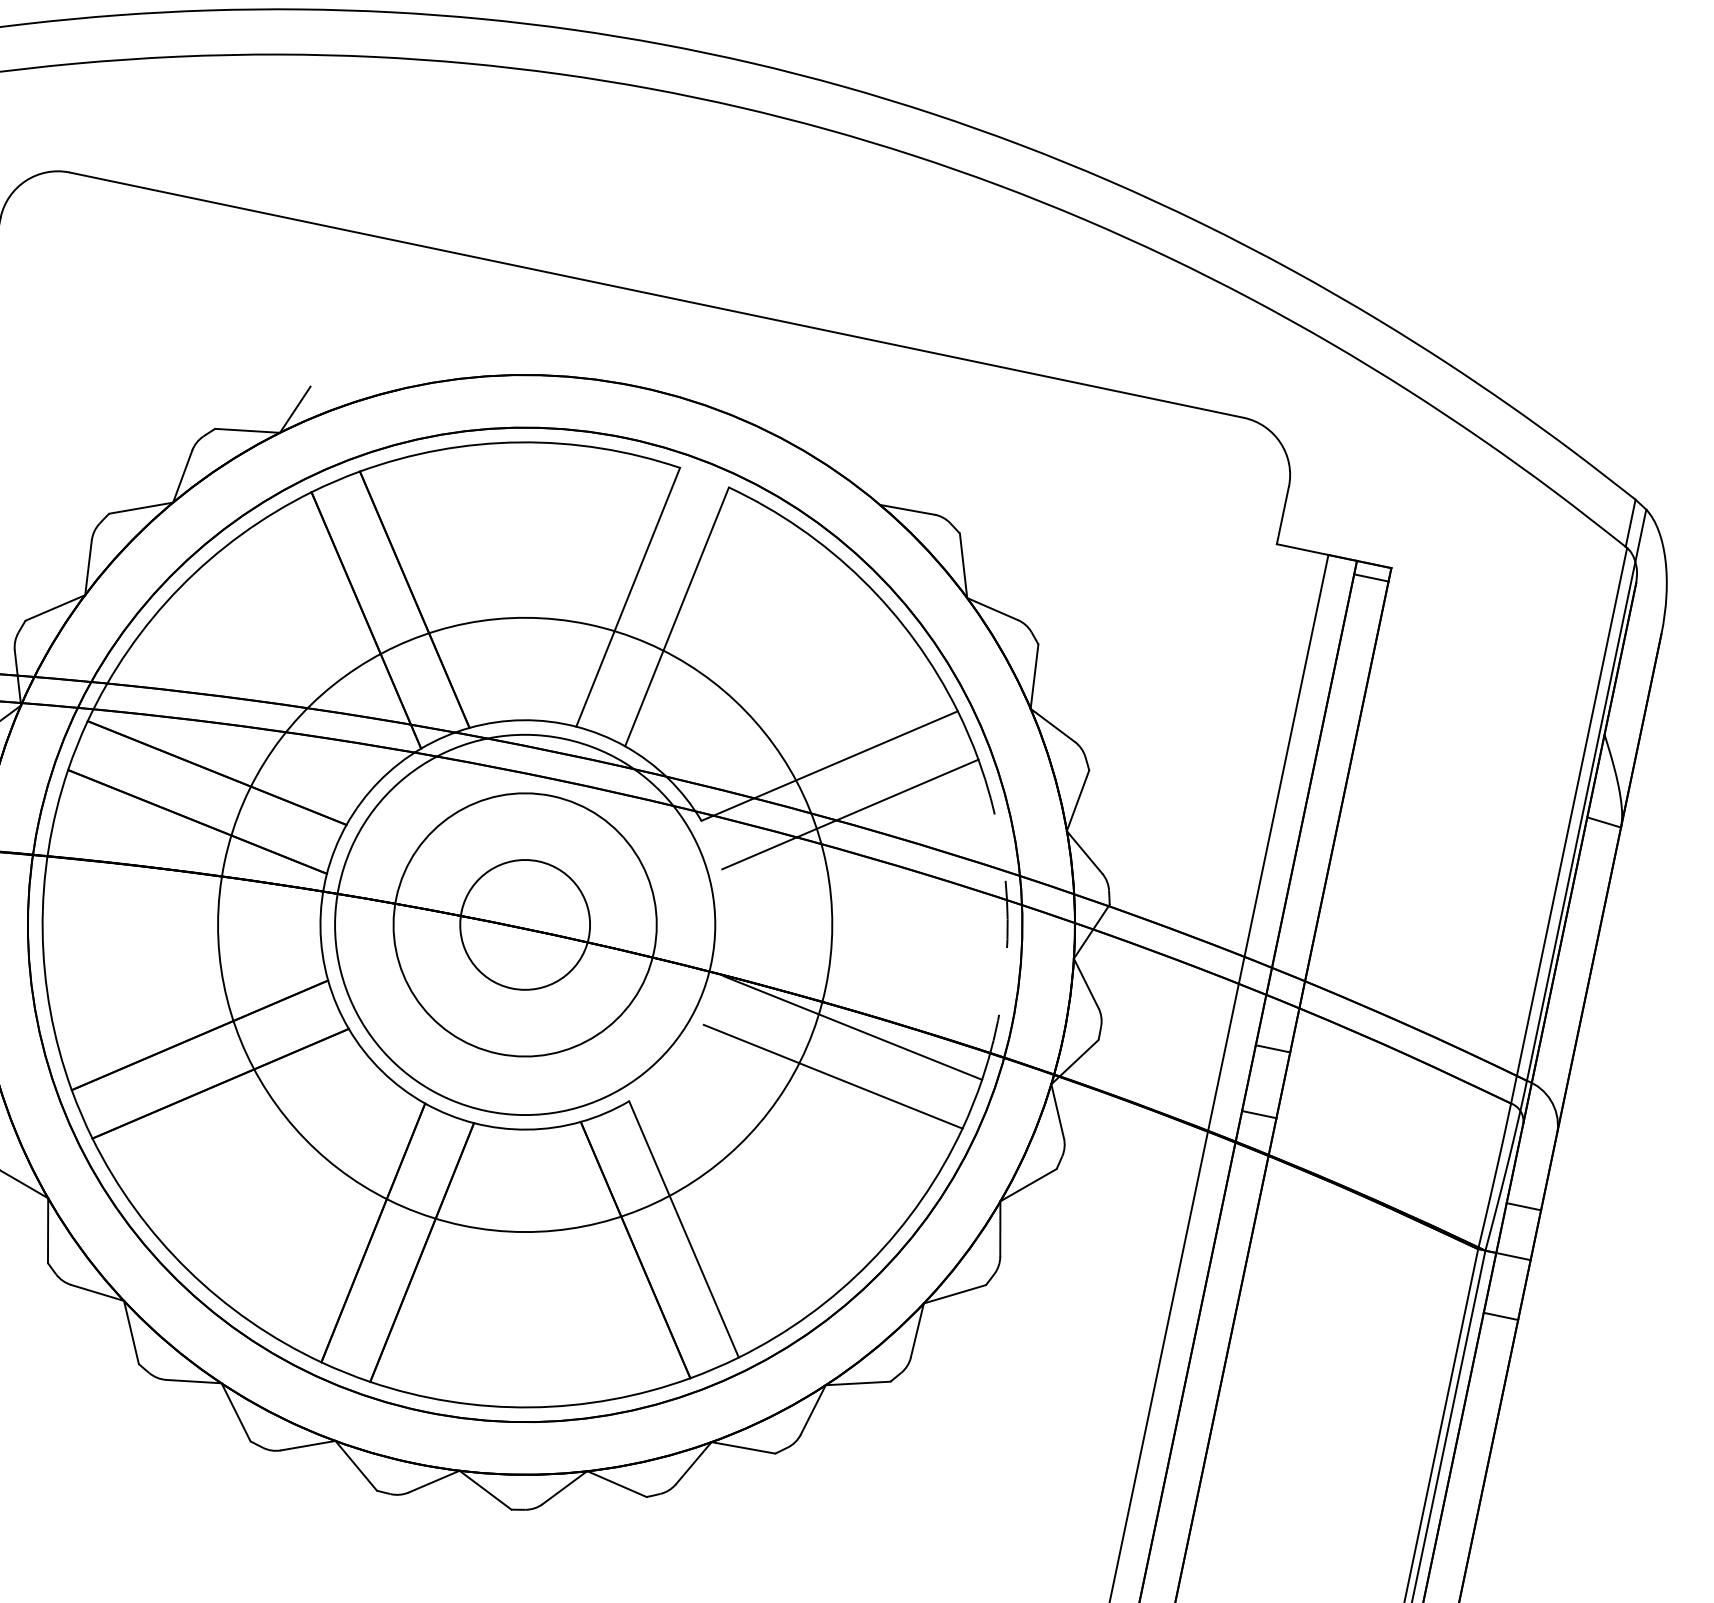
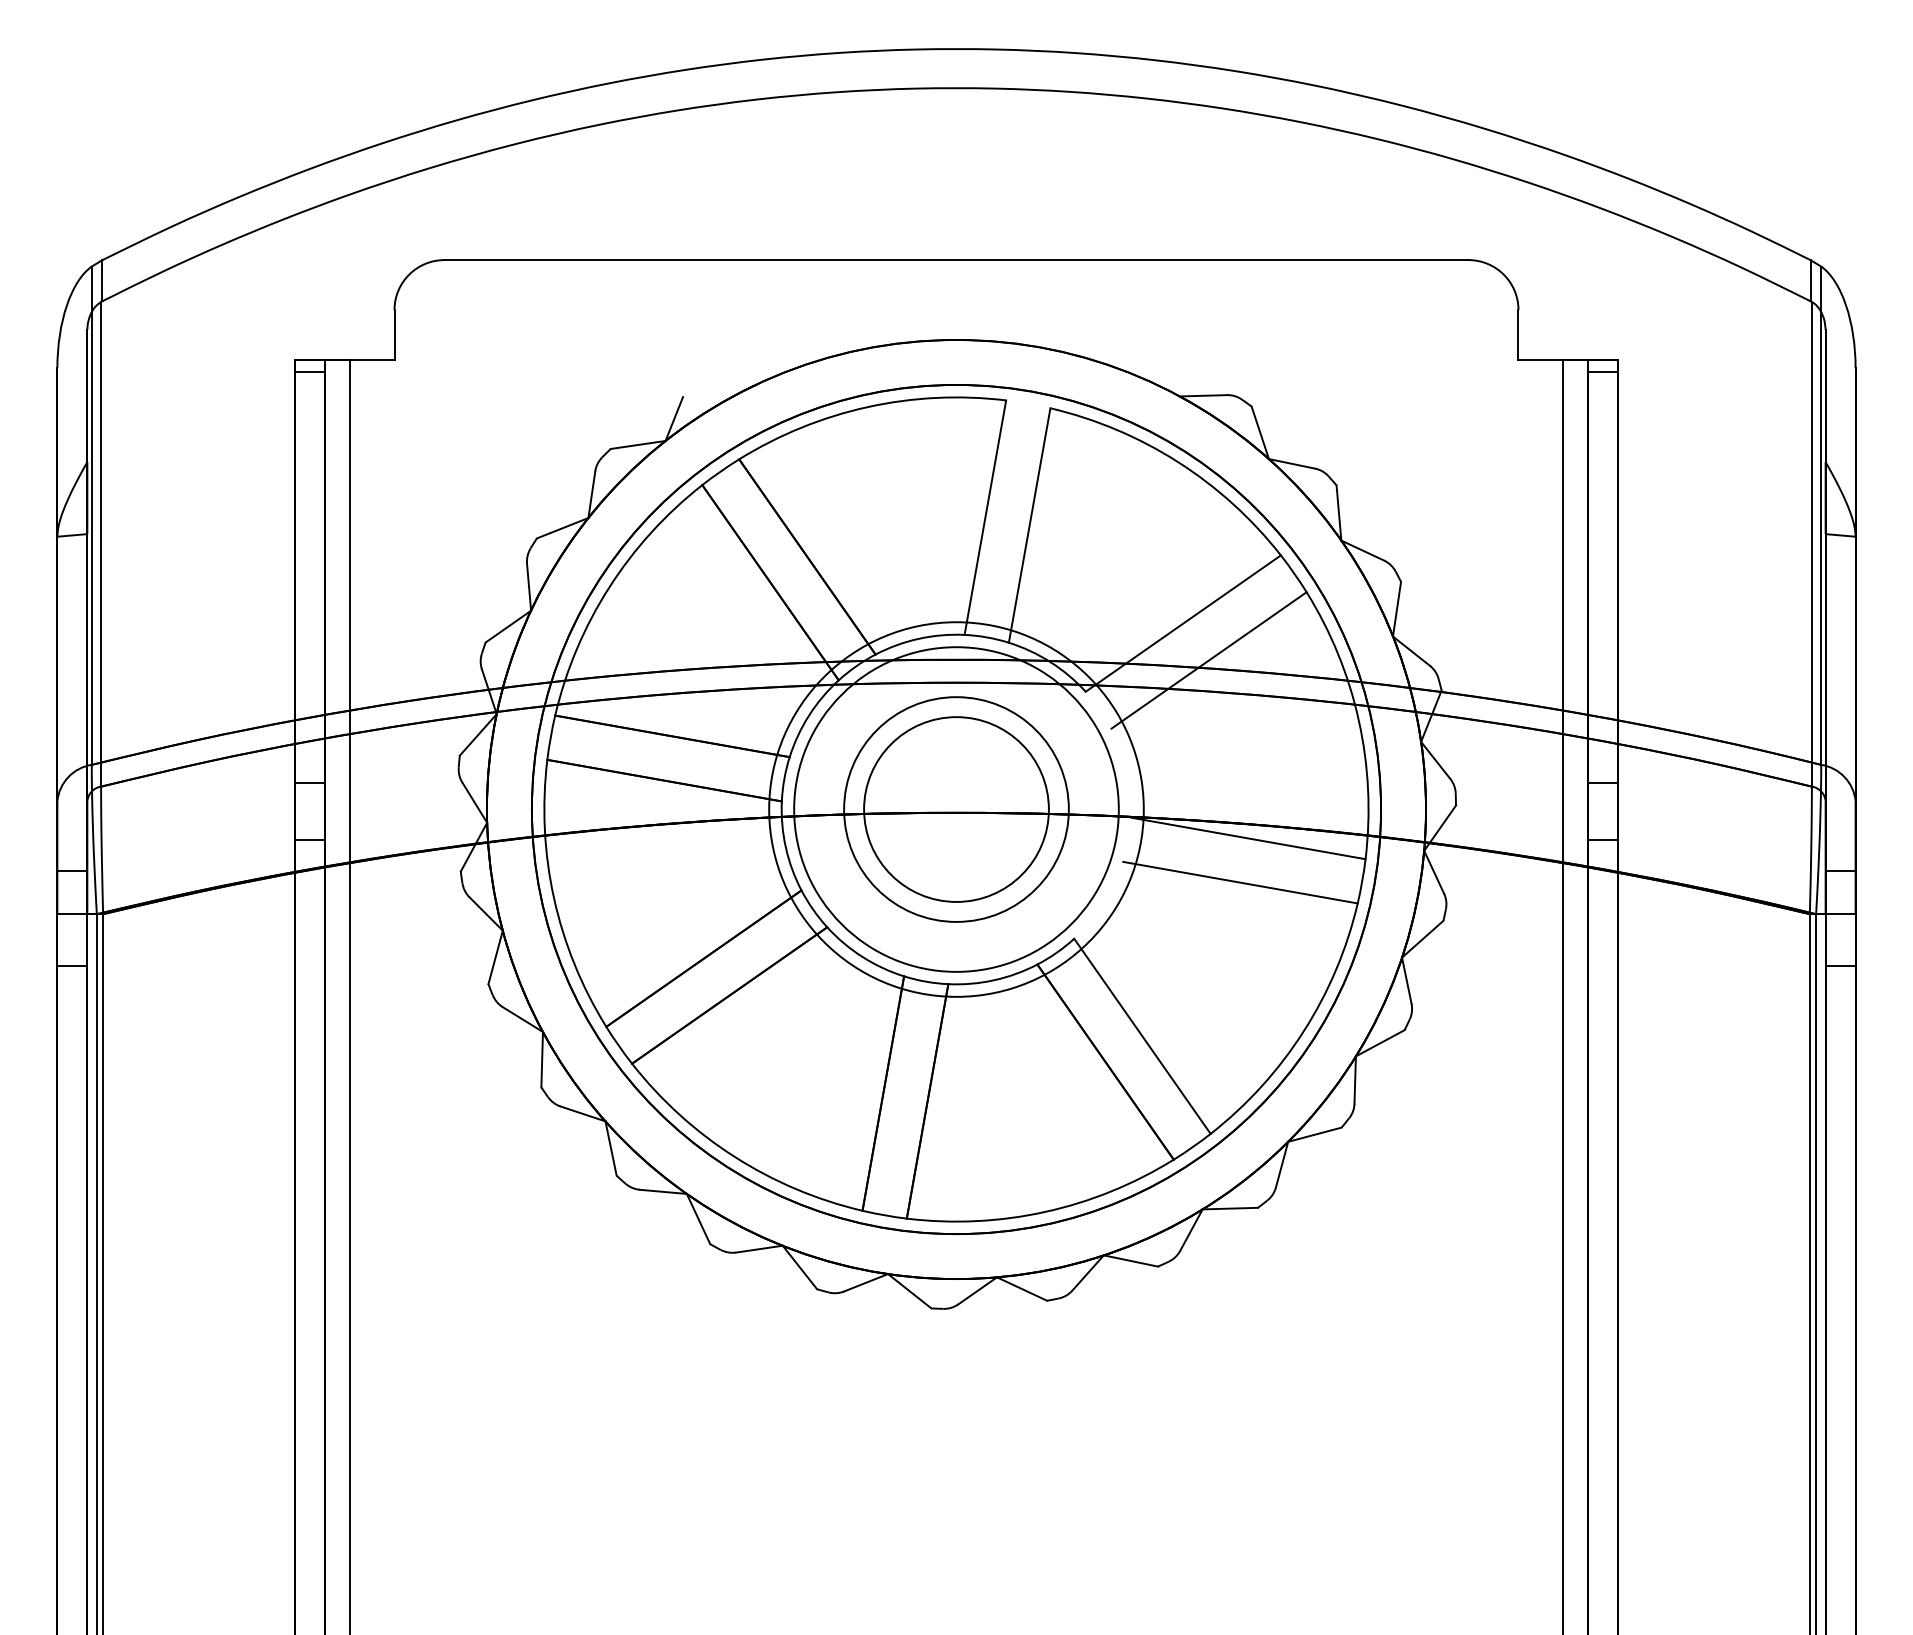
arc: (1007, 919) -> (1358, 720), dashed -> solid
circle: (525, 924) -> (956, 809), size x0.71
circle: (525, 924) -> (956, 809), size x1.67

